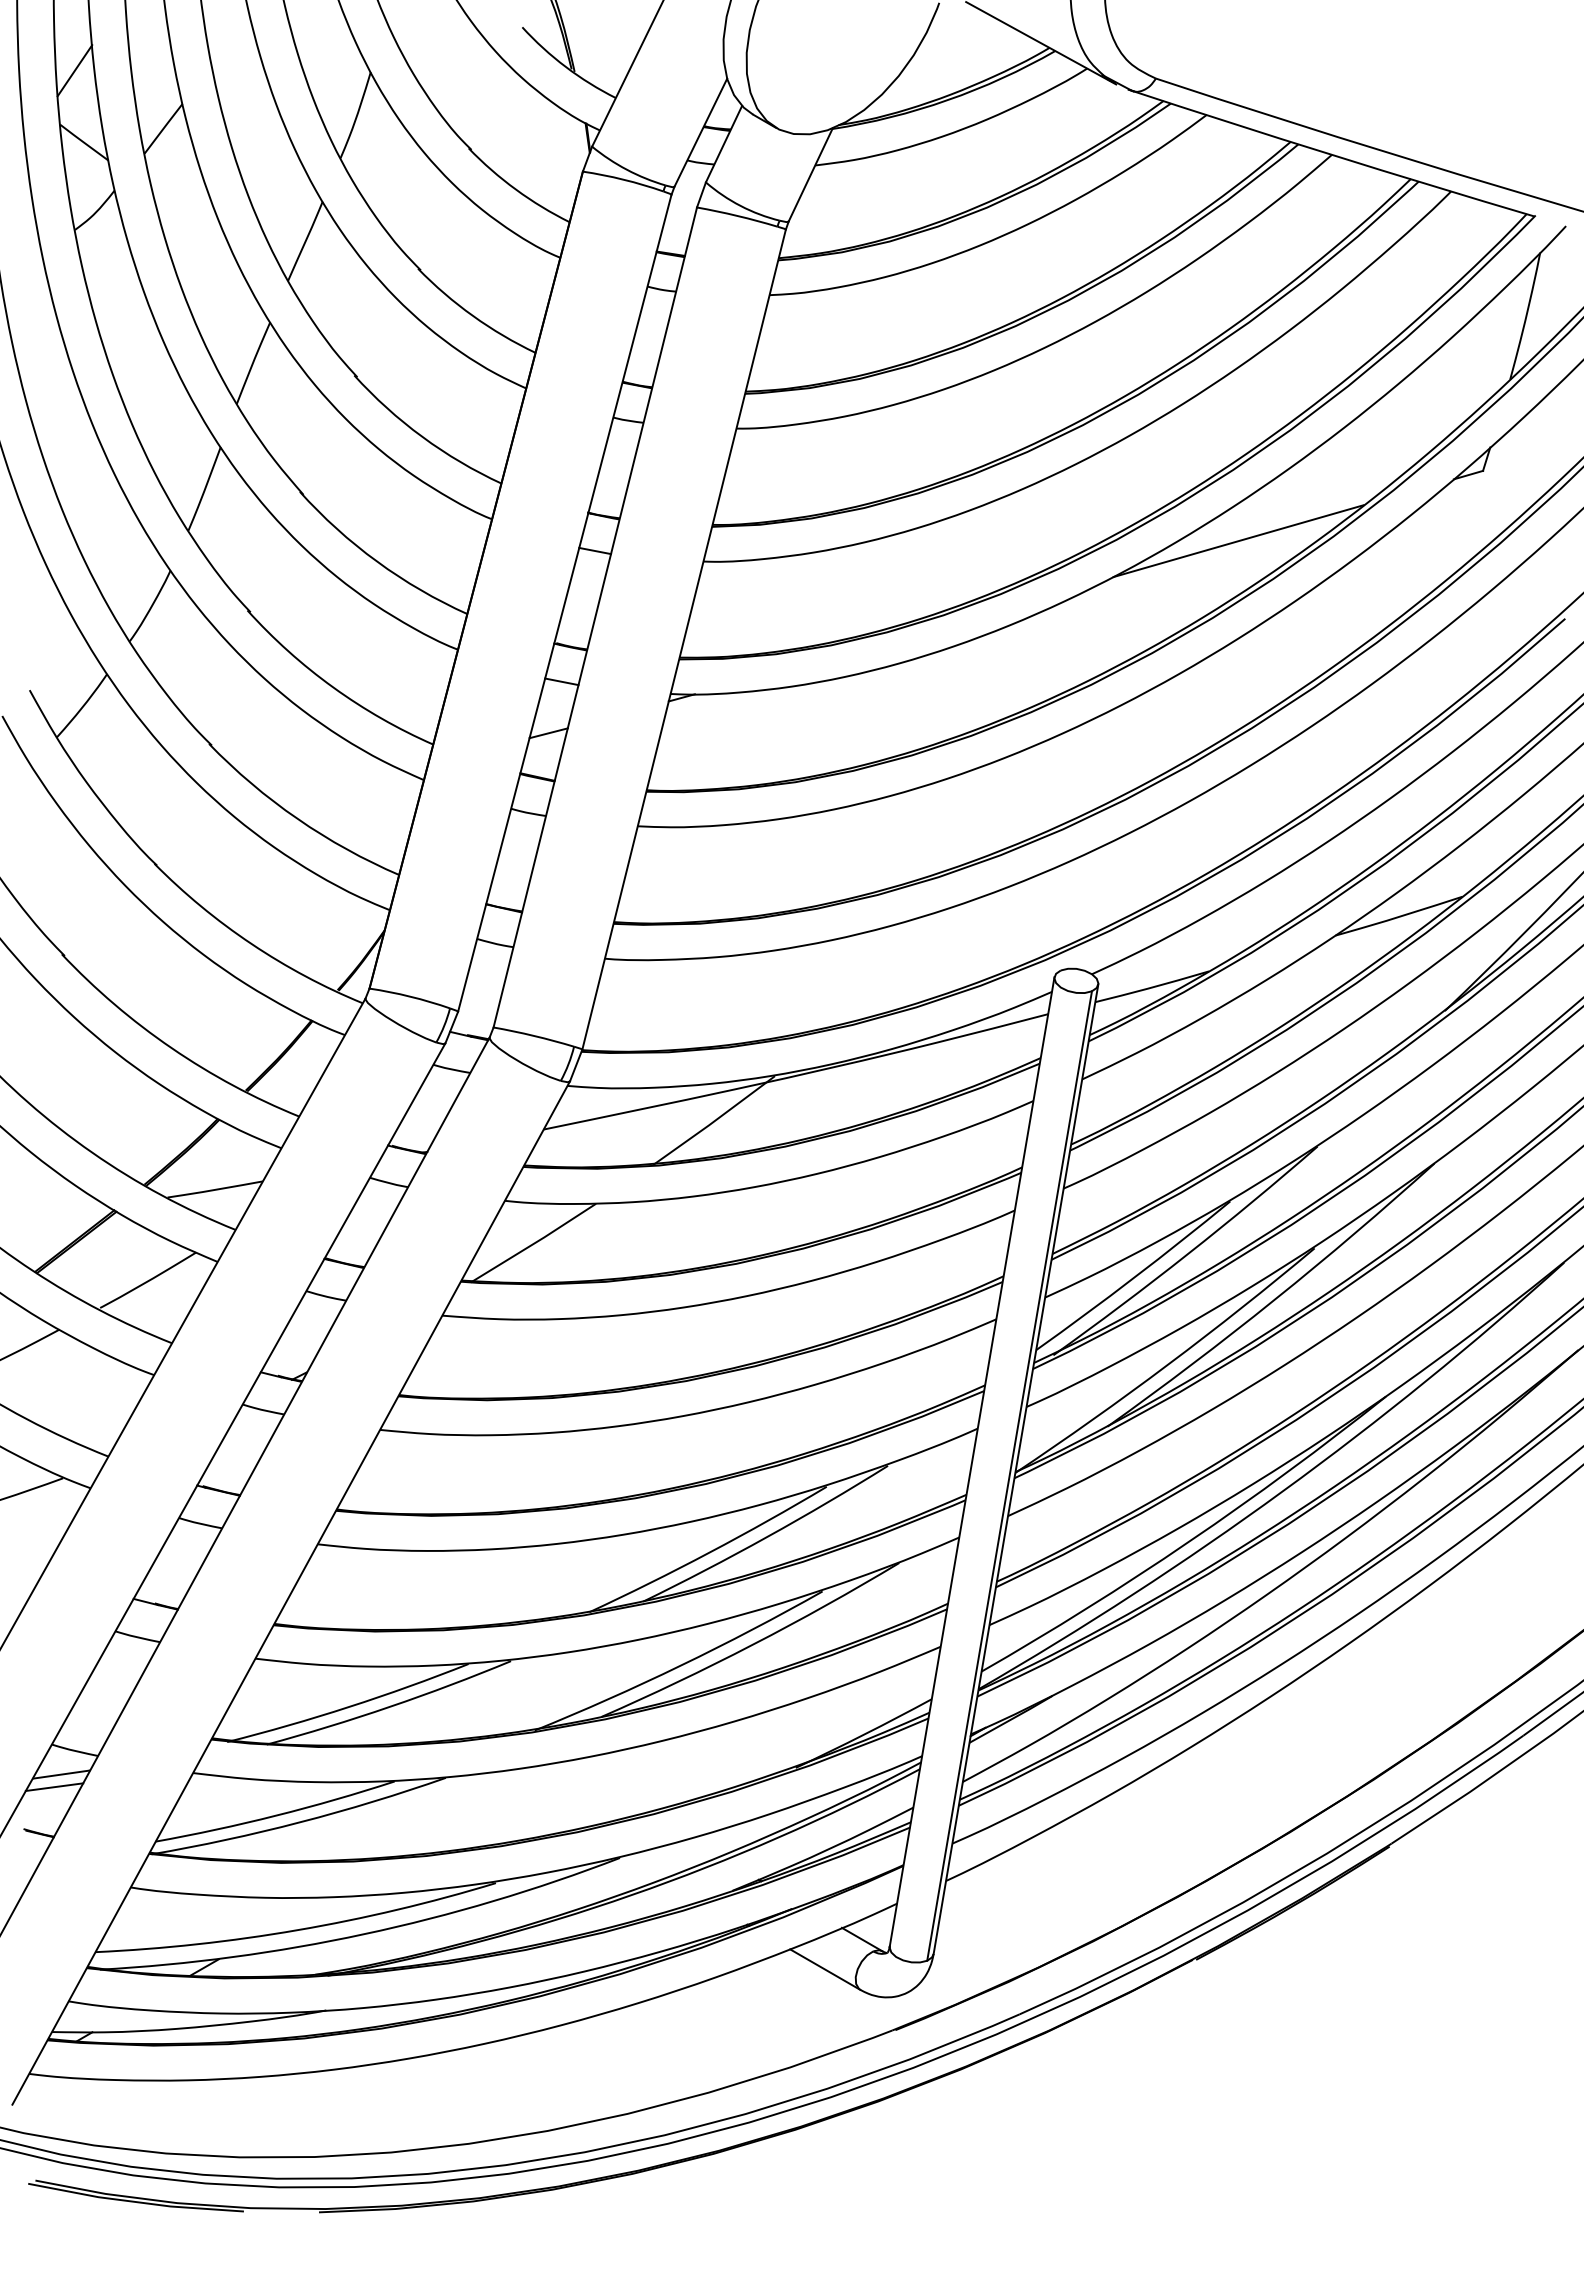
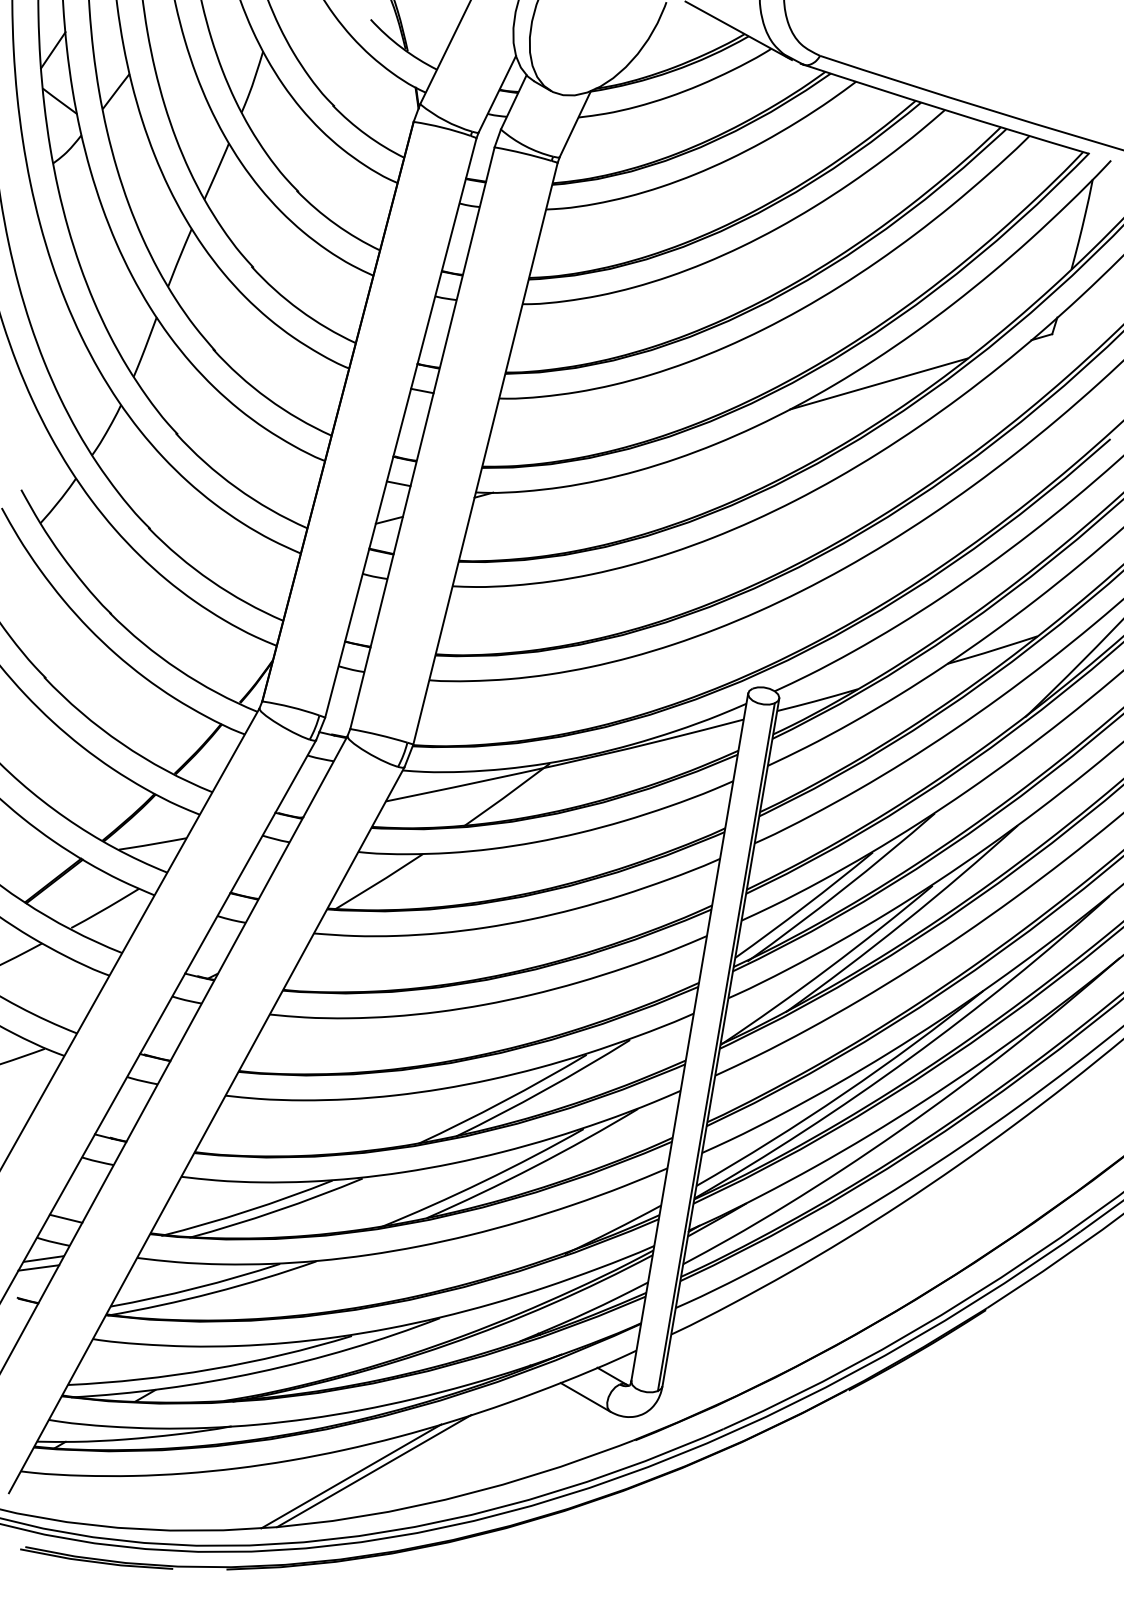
line: (92, 1717) -> (65, 1218), added
line: (526, 2073) -> (373, 1471), added
line: (494, 2080) -> (350, 1476), added

